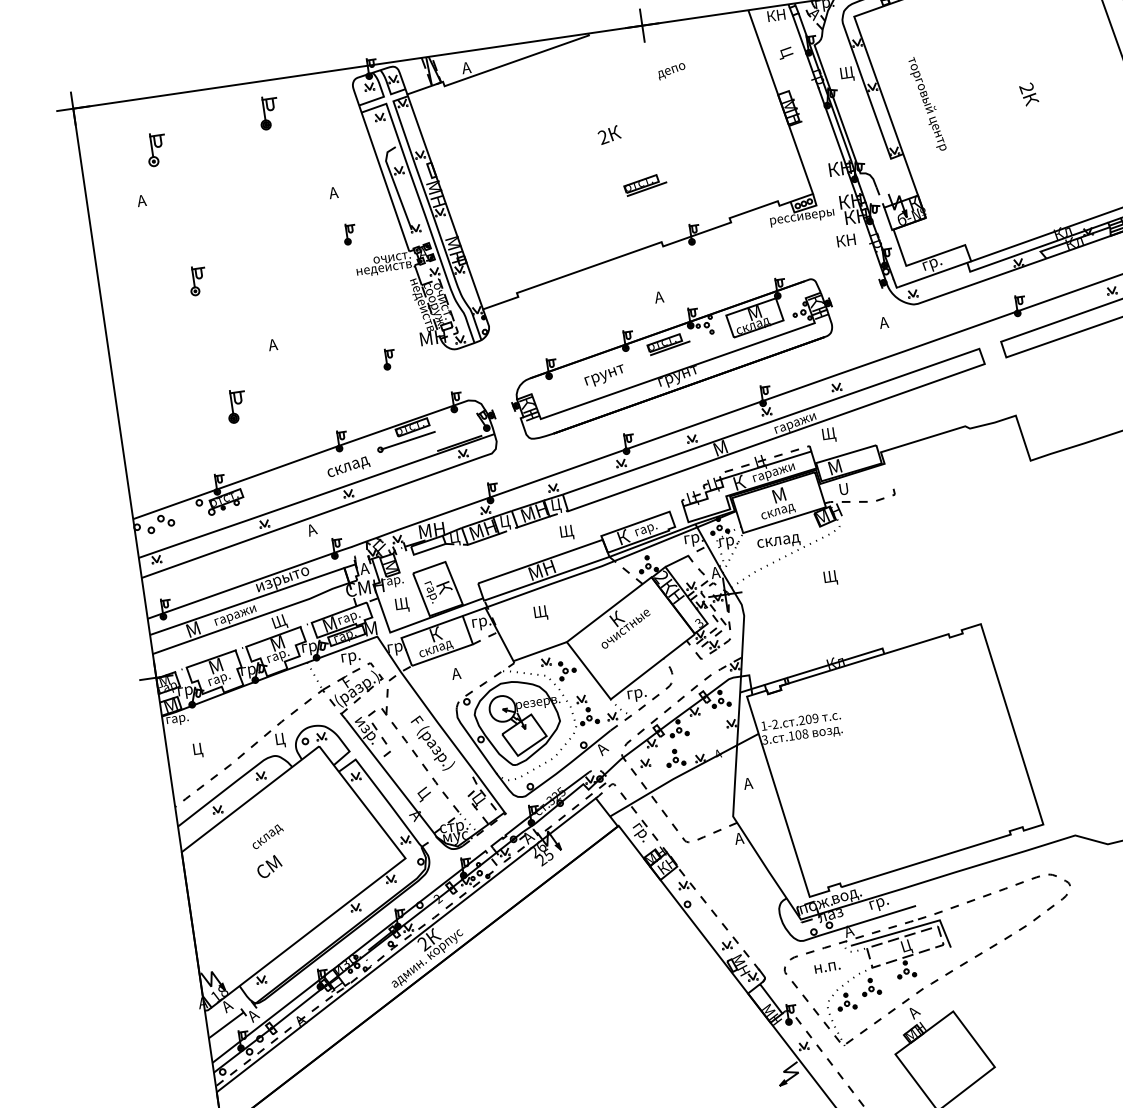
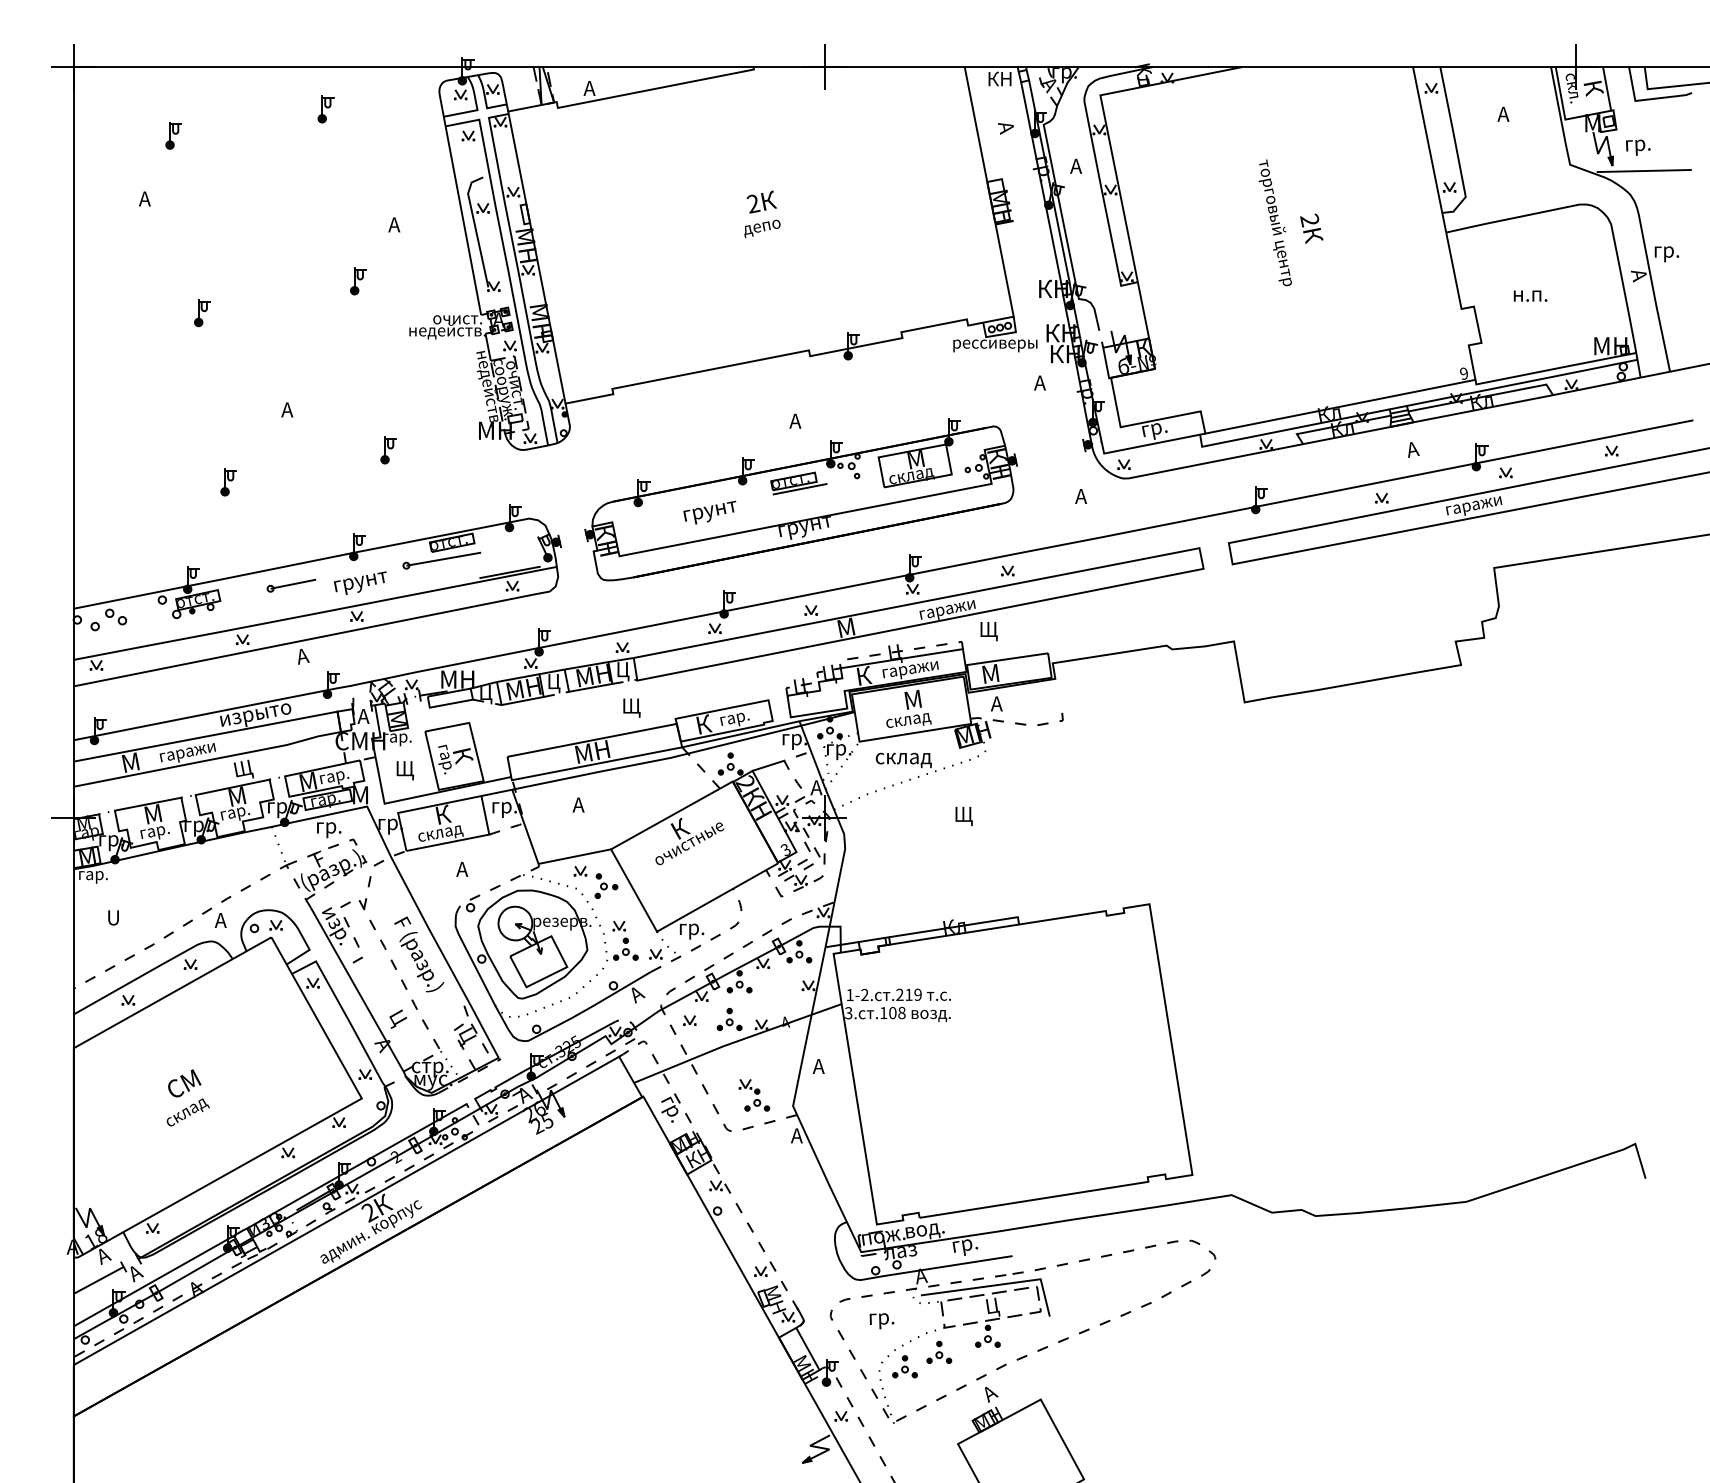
text: (786, 53) -> (1005, 129), Ц -> А
text: (671, 71) -> (762, 228), moved
text: (846, 74) -> (1079, 168), Щ -> А
text: (926, 103) -> (1274, 222), moved
part: (268, 113) -> (325, 109), size x0.62
part: (156, 149) -> (173, 135), size x0.62
part: (645, 185) -> (798, 273), removed
part: (349, 234) -> (358, 281), moved
text: (845, 240) -> (1046, 382), КН -> А
part: (198, 281) -> (202, 313), size x0.71
part: (388, 359) -> (388, 450), moved
part: (236, 406) -> (228, 482), size x0.62
text: (349, 468) -> (362, 583), склад -> грунт
part: (295, 477) -> (291, 585), added
text: (842, 488) -> (996, 703), U -> А
text: (539, 612) -> (581, 806), Щ -> А
text: (808, 719) -> (908, 994), .209 -> .219
text: (279, 740) -> (221, 922), Ц -> А
text: (198, 750) -> (114, 919), Ц -> U
part: (702, 812) -> (754, 1095), added
text: (267, 836) -> (187, 1112), moved
text: (828, 969) -> (887, 1321), н.п. -> гр.

